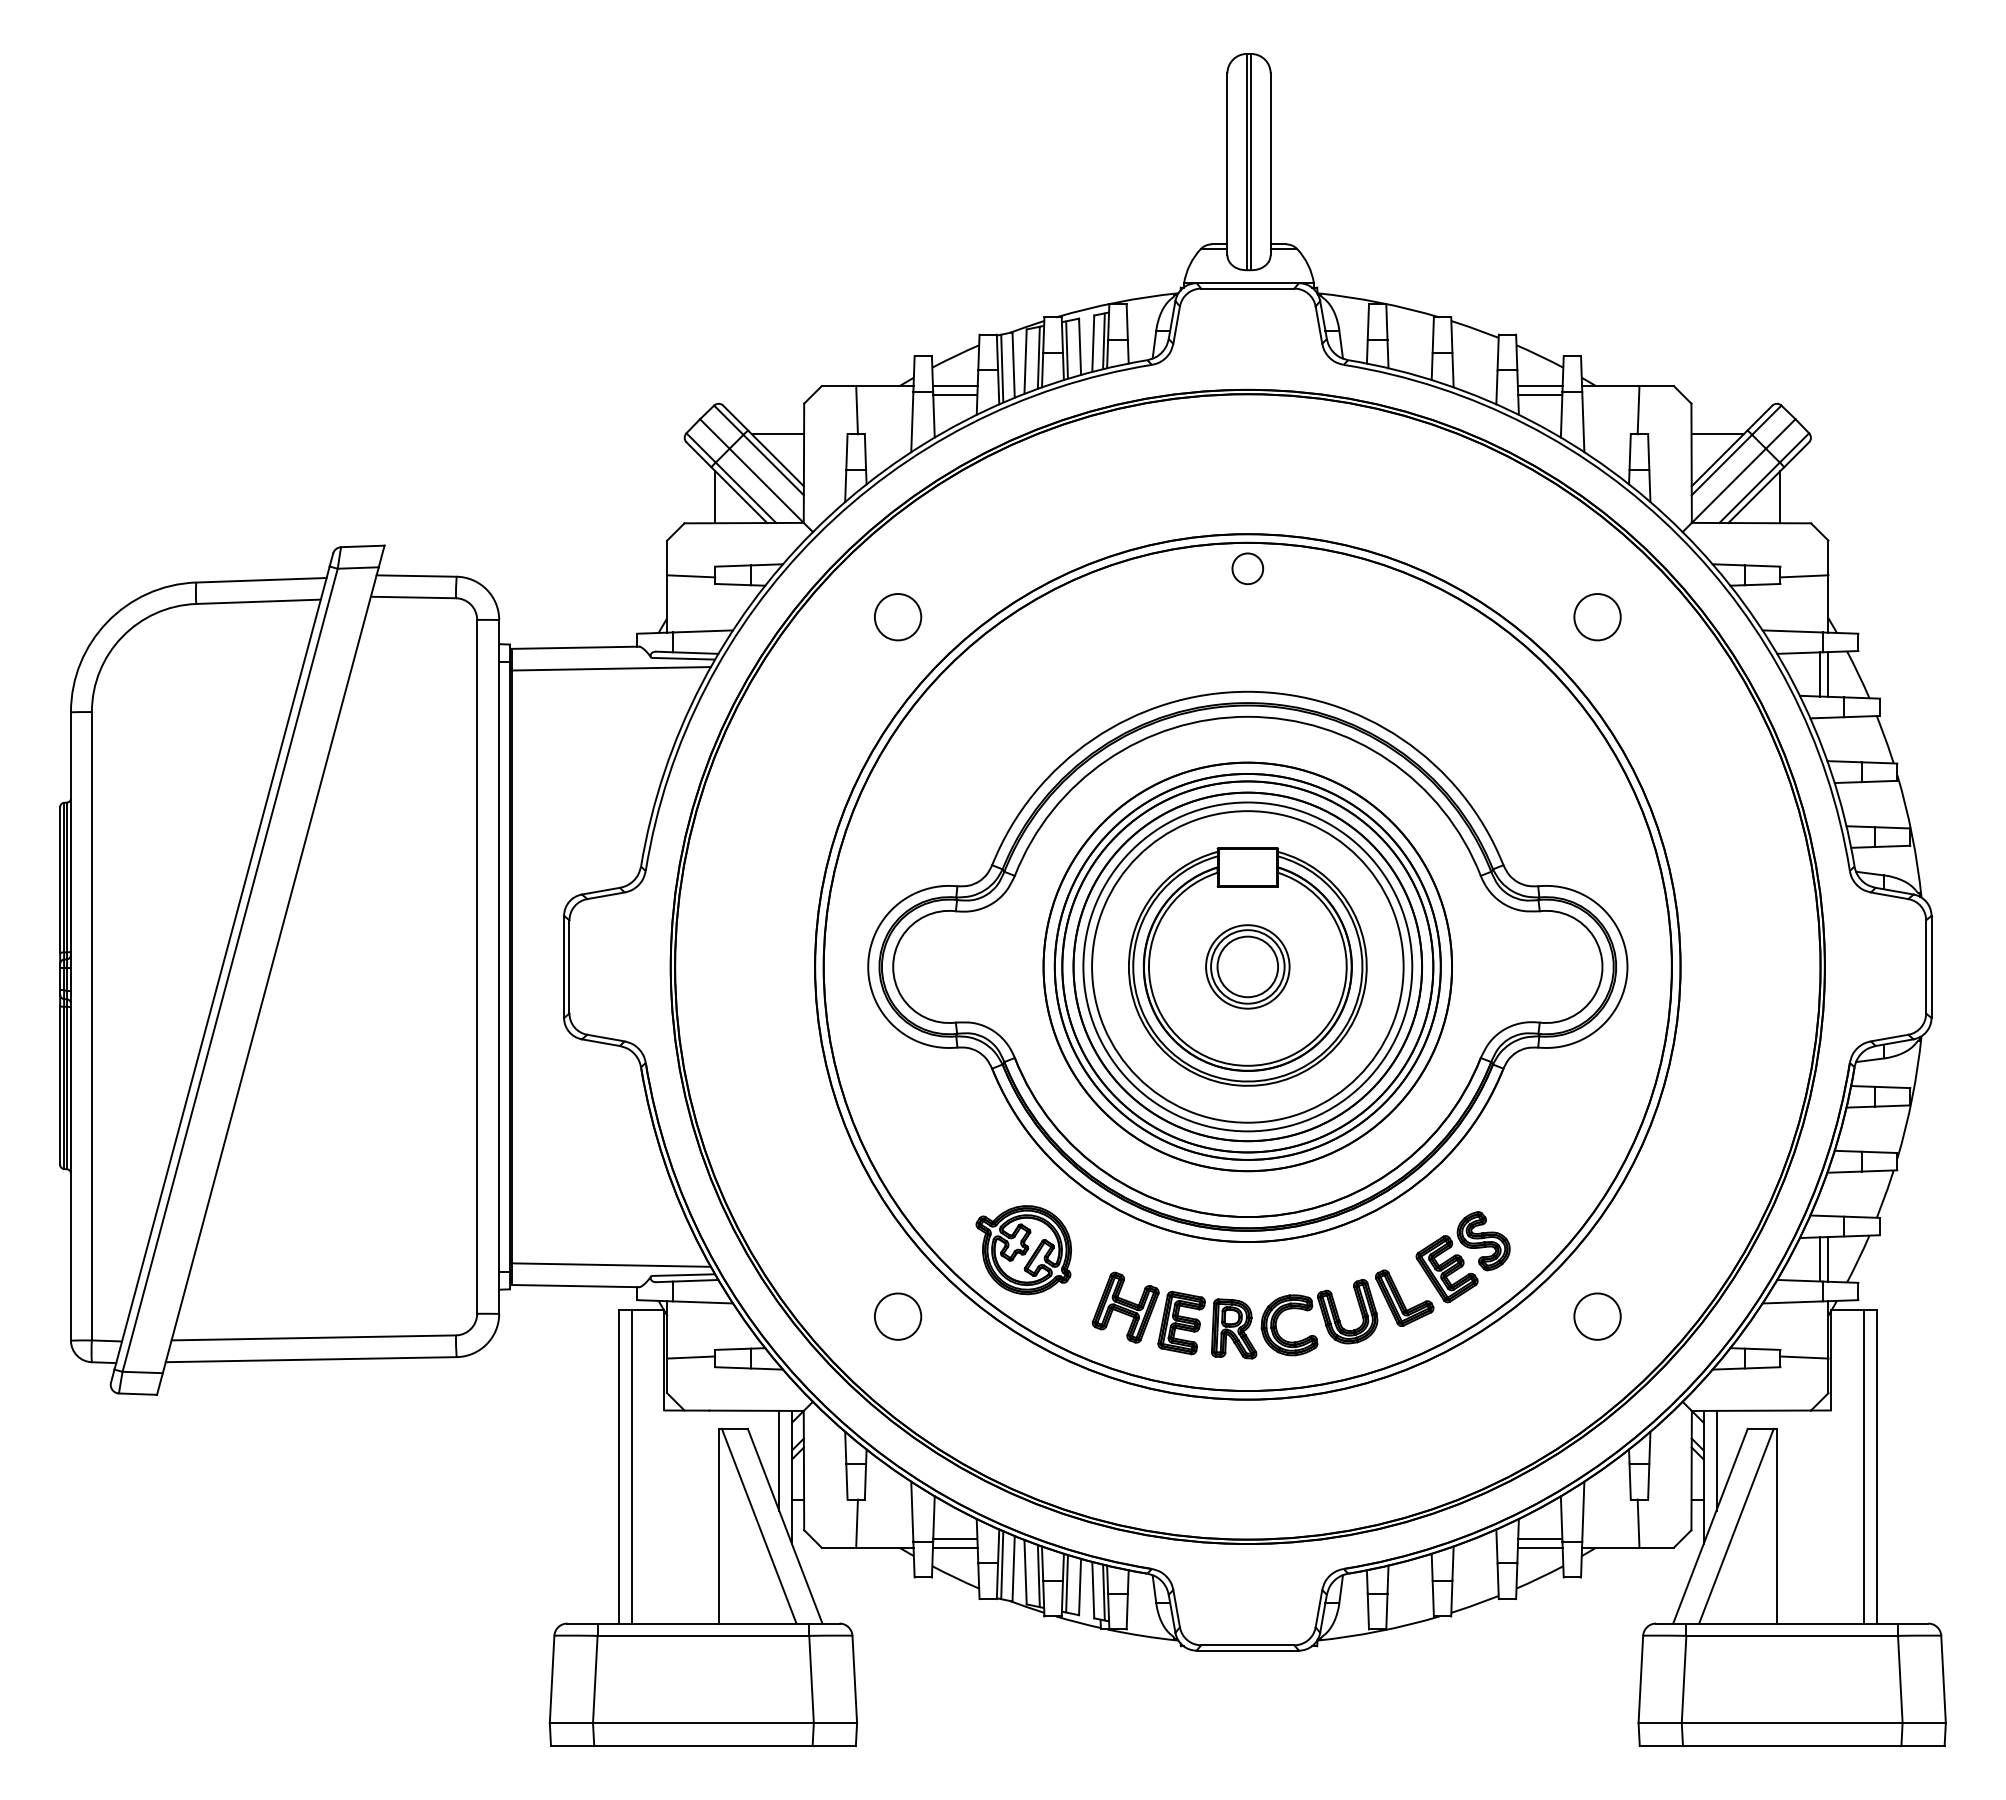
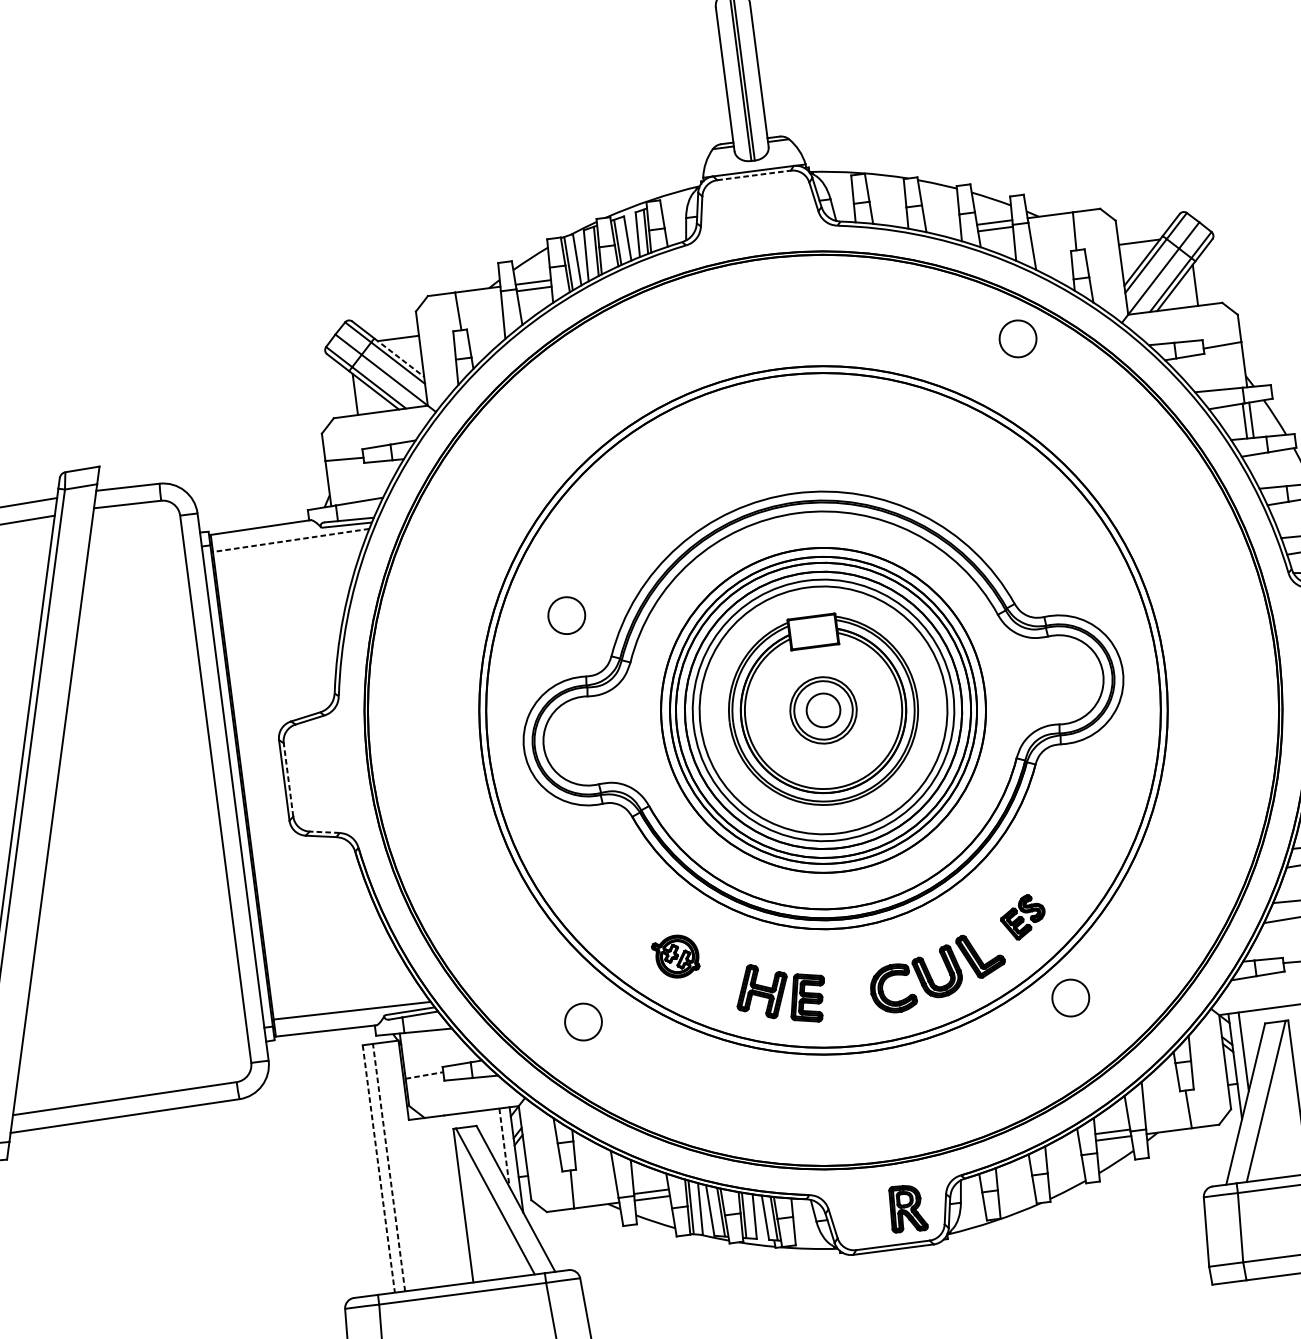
line: (1247, 288) -> (753, 175), solid -> dashed
line: (776, 458) -> (399, 357), solid -> dashed
circle: (1247, 568) -> (782, 396), removed
circle: (898, 617) -> (567, 615), moved
circle: (1597, 617) -> (1018, 339), moved
line: (611, 668) -> (291, 540), solid -> dashed
line: (569, 966) -> (288, 779), solid -> dashed
circle: (1247, 966) -> (823, 710), size x0.7
line: (606, 1038) -> (325, 832), solid -> dashed
part: (1023, 1250) -> (675, 957), size x0.6
part: (1462, 1257) -> (1022, 917), size x0.6
circle: (1597, 1316) -> (1070, 997), moved
part: (1234, 1328) -> (907, 1208), moved
line: (691, 1357) -> (424, 1075), solid -> dashed
line: (779, 1460) -> (504, 1147), solid -> dashed
line: (619, 1466) -> (379, 1168), solid -> dashed
line: (632, 1466) -> (389, 1167), solid -> dashed

